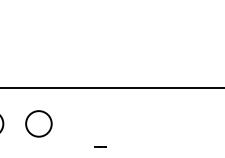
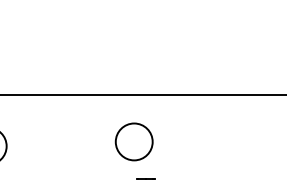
circle: (38, 123) -> (133, 141), moved

